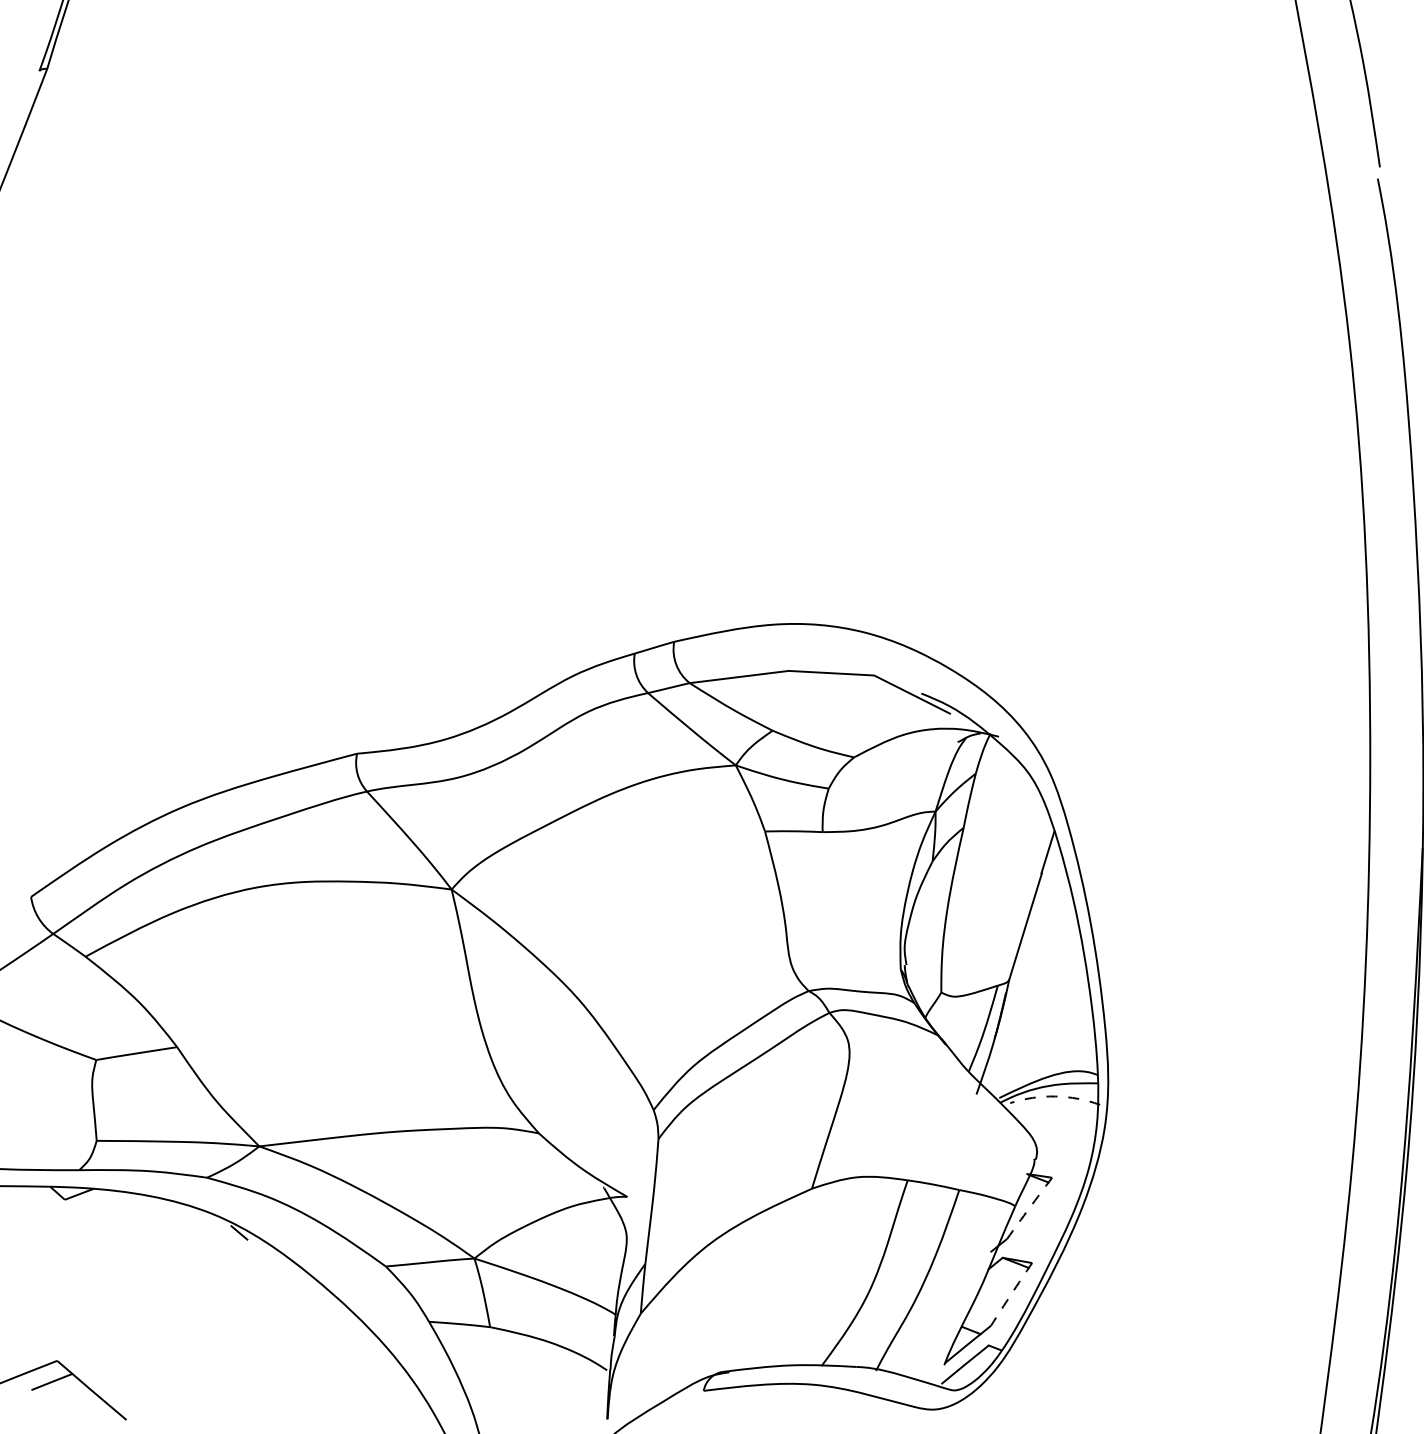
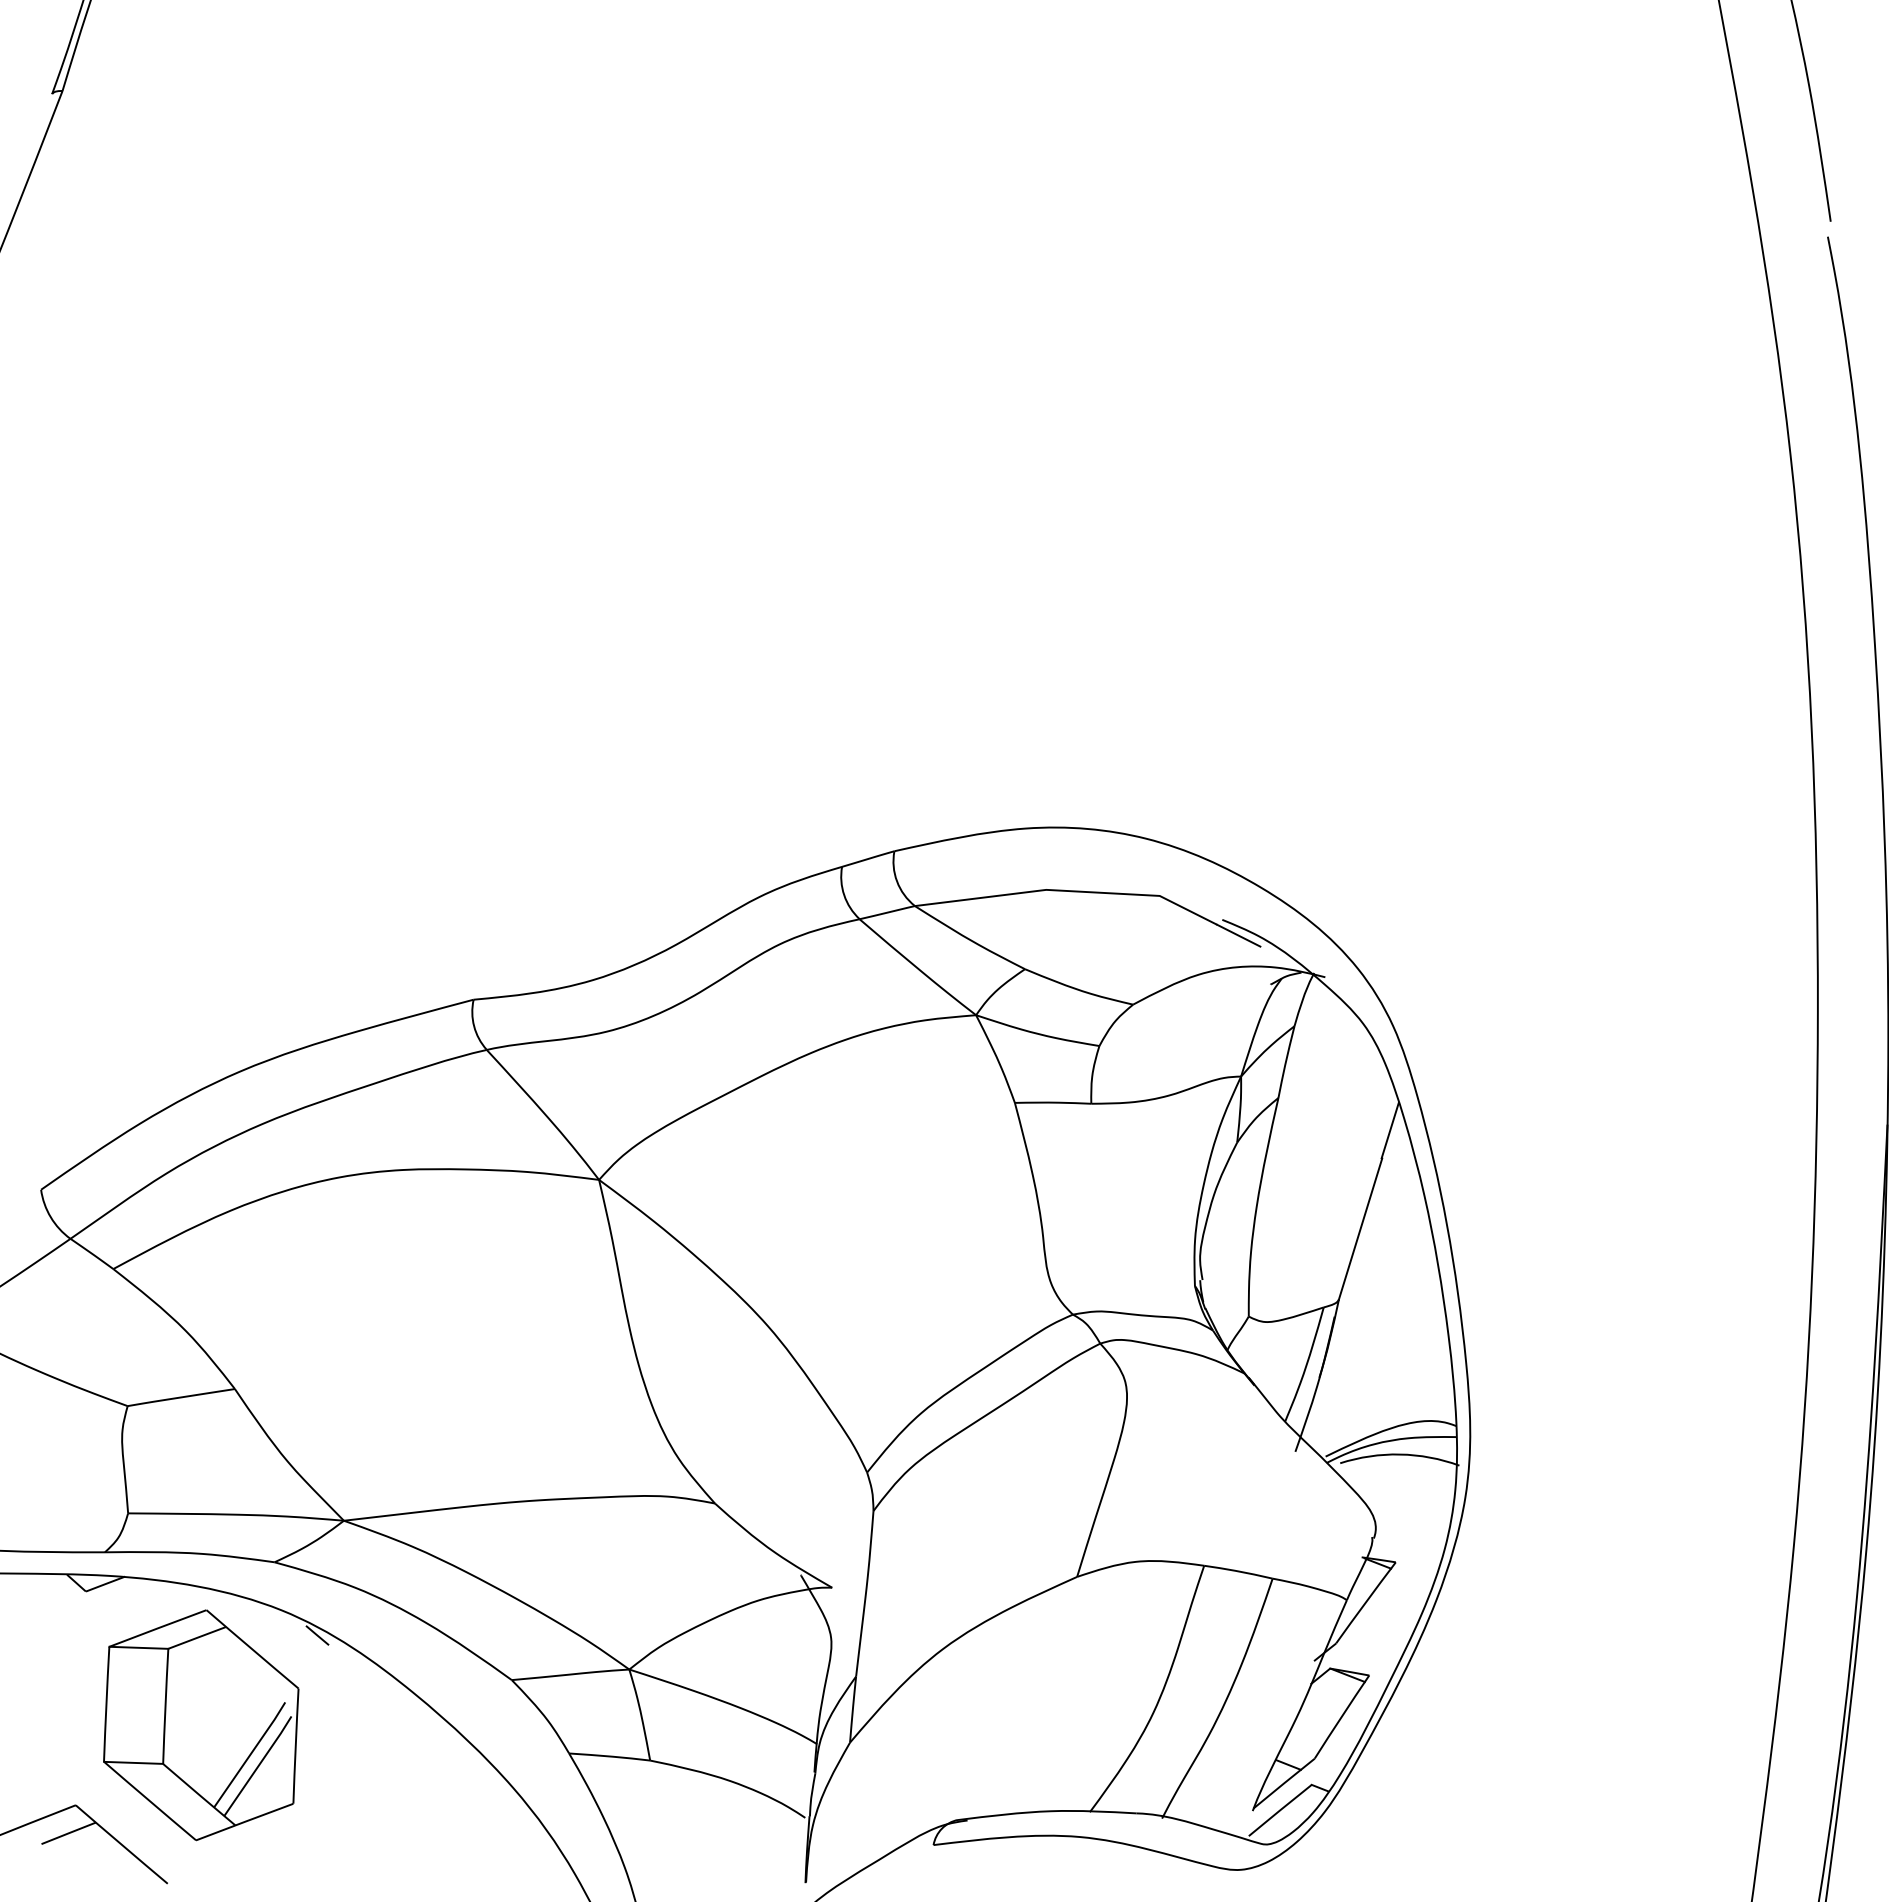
arc: (1055, 1096) -> (1400, 1454), dashed -> solid
arc: (1029, 1208) -> (1365, 1602), dashed -> solid
arc: (1011, 1293) -> (1341, 1716), dashed -> solid
part: (152, 1300) -> (201, 1725), added

